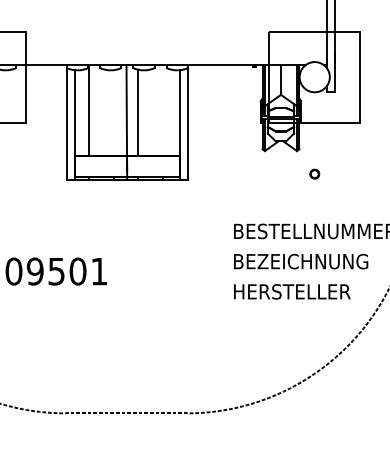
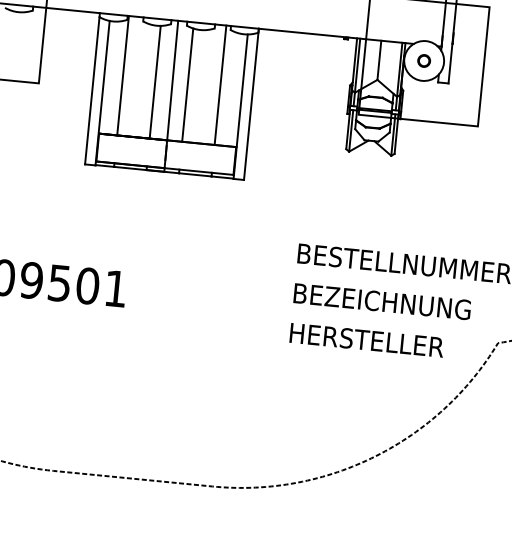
line: (163, 110) -> (220, 85), added
line: (113, 112) -> (154, 81), added
part: (314, 173) -> (423, 60), moved

